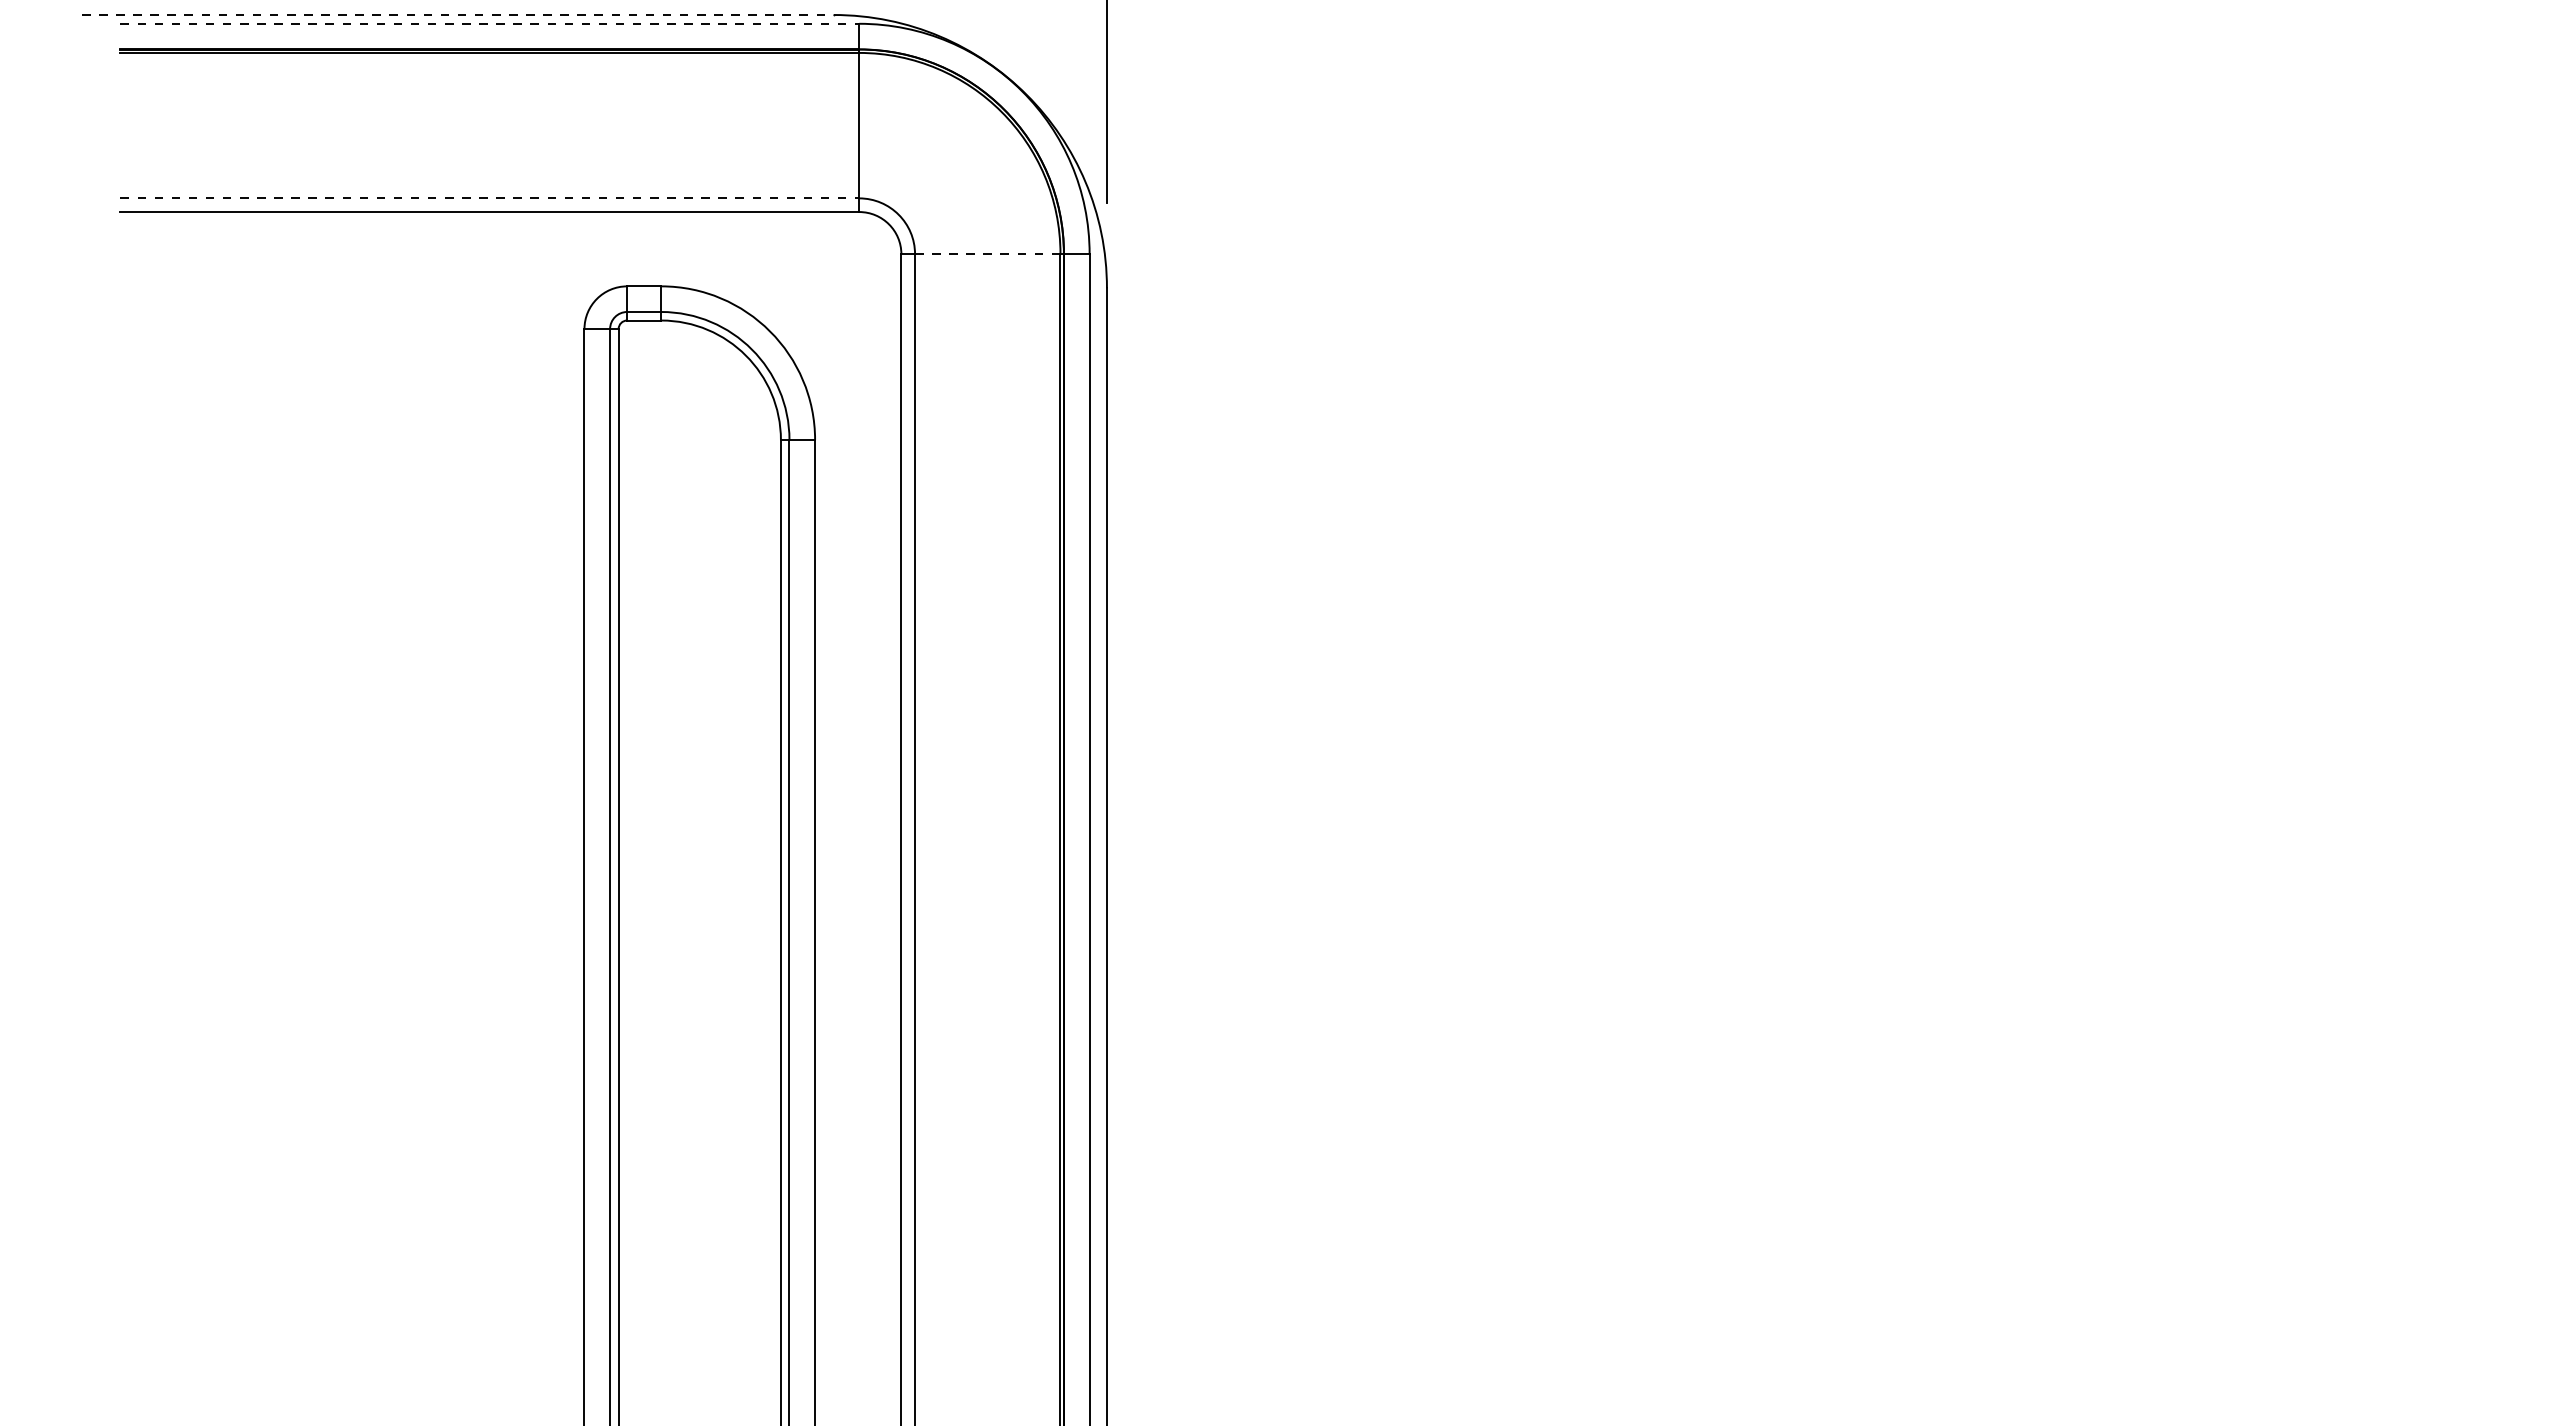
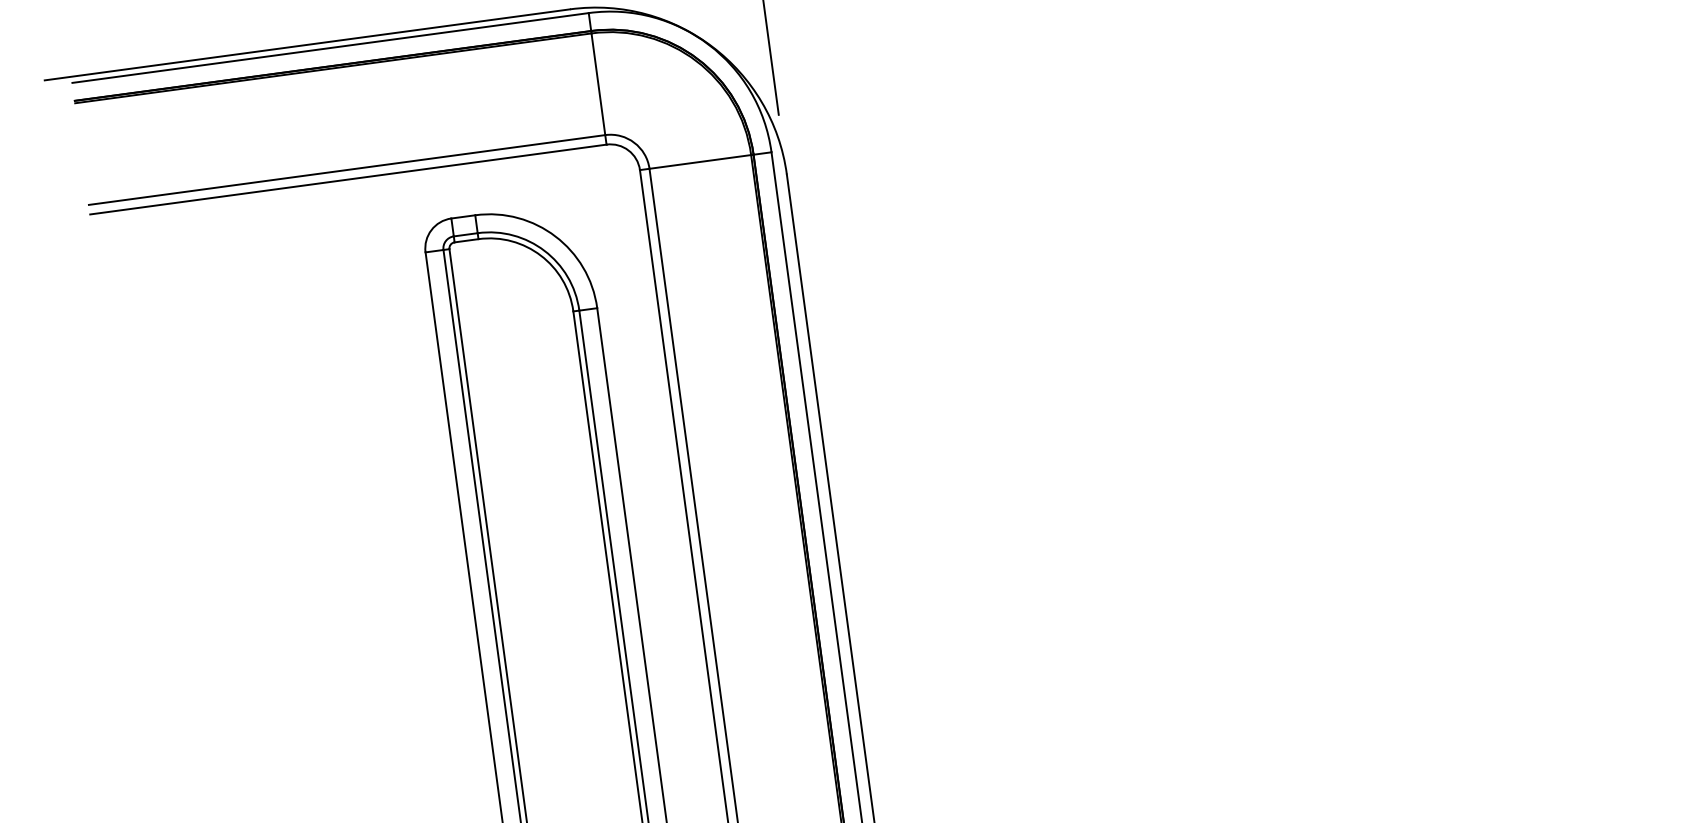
line: (457, 15) -> (307, 45), dashed -> solid
line: (490, 23) -> (331, 47), dashed -> solid
line: (490, 198) -> (347, 170), dashed -> solid
line: (987, 254) -> (700, 162), dashed -> solid

